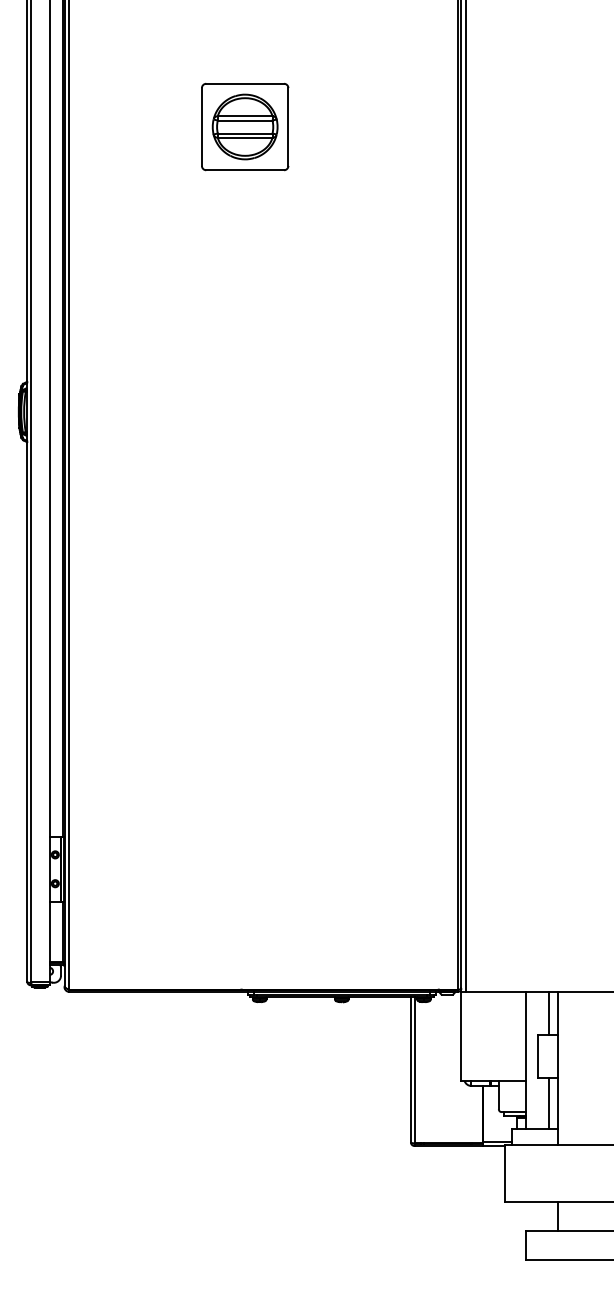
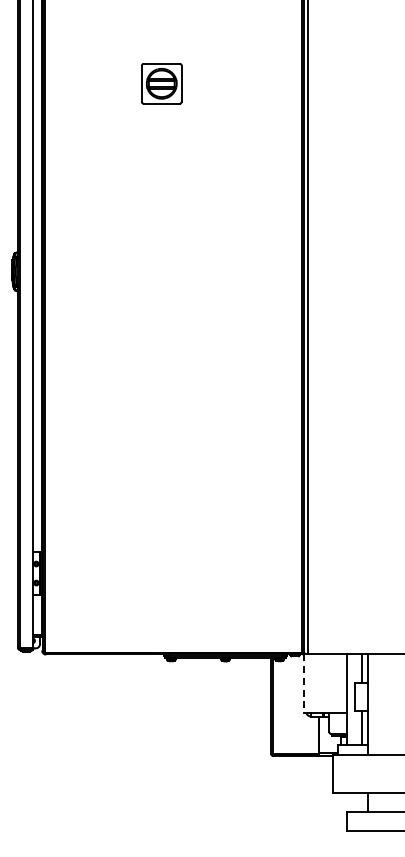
part: (244, 126) -> (161, 83), size x0.7
line: (461, 1037) -> (304, 684), solid -> dashed

